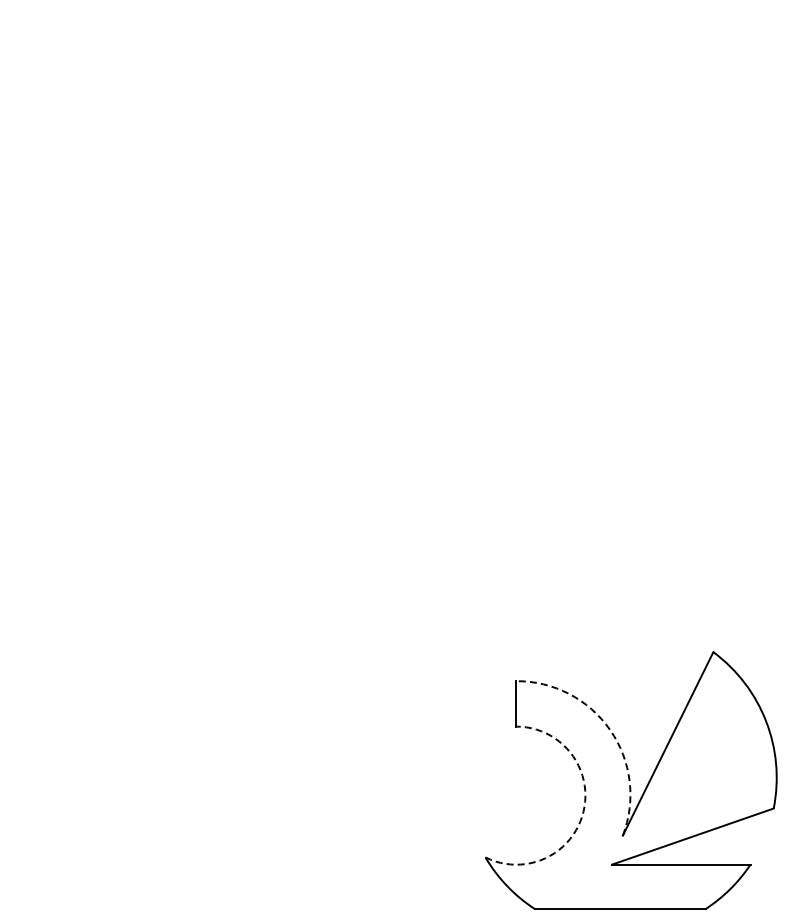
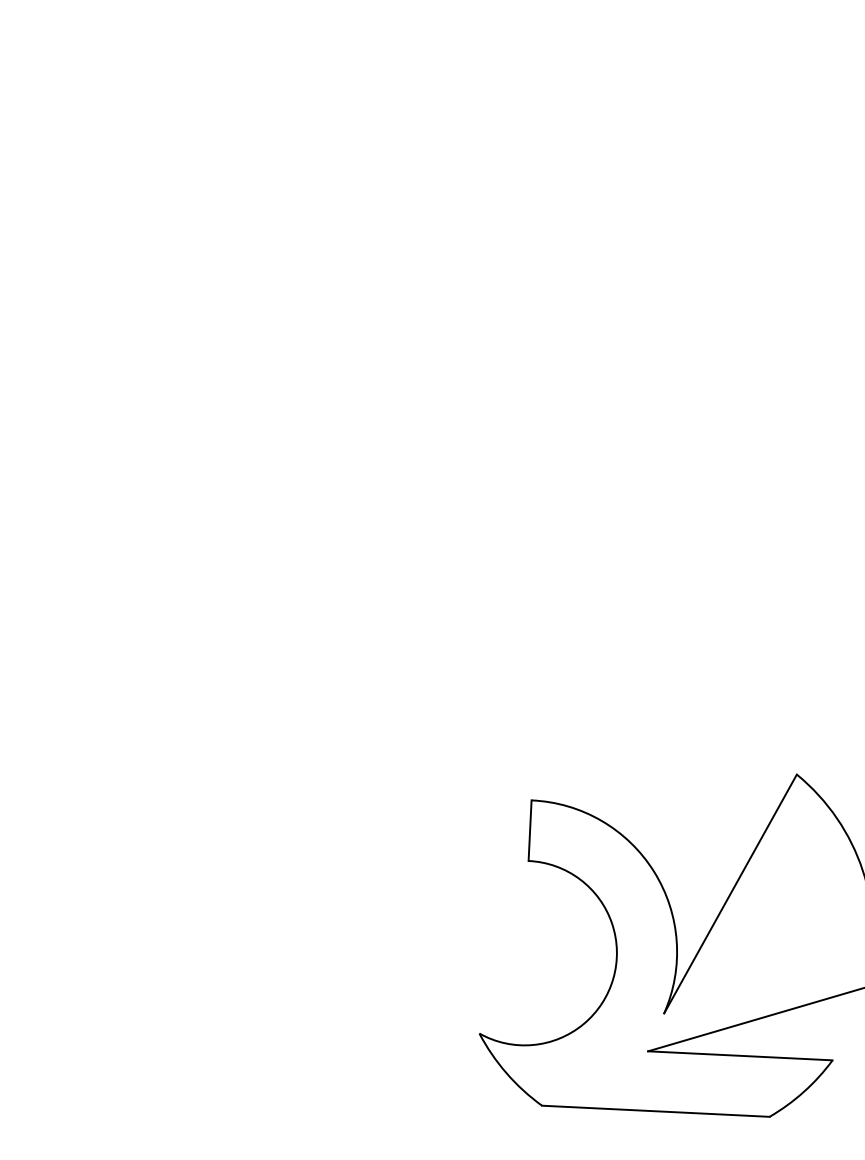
arc: (610, 730) -> (654, 872), dashed -> solid
arc: (583, 811) -> (613, 978), dashed -> solid

